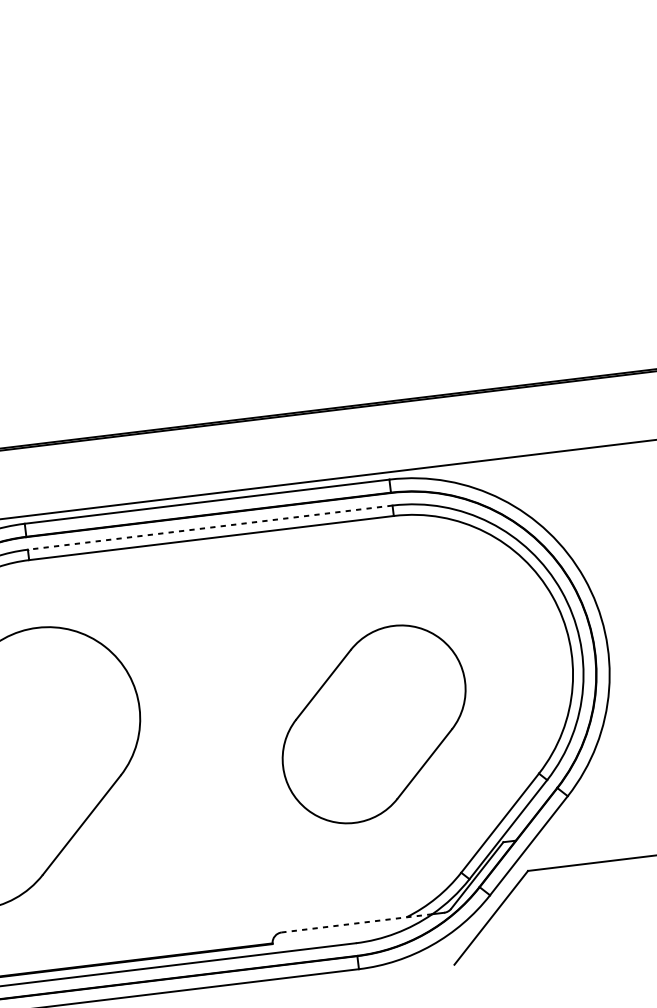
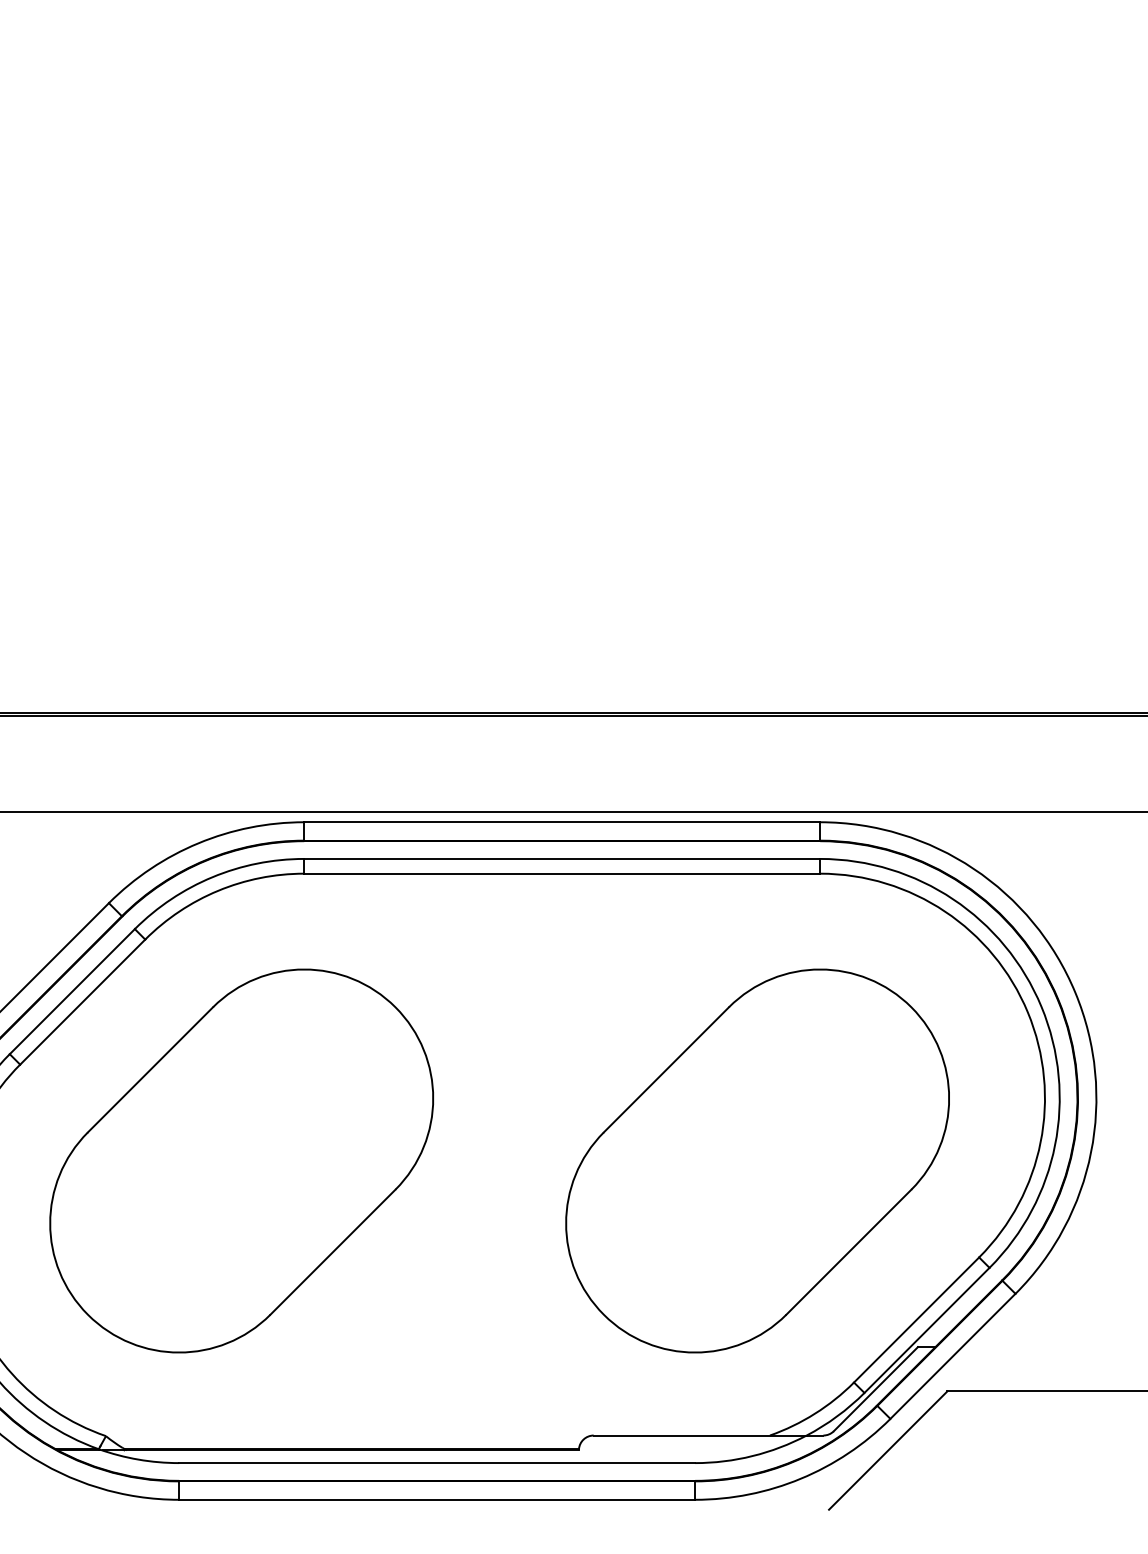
line: (210, 527) -> (562, 858), dashed -> solid
part: (374, 724) -> (757, 1160), size x1.43
line: (357, 923) -> (700, 1435), dashed -> solid

